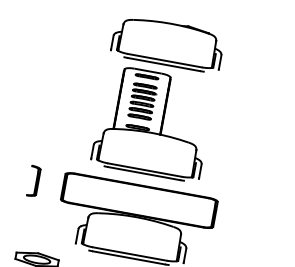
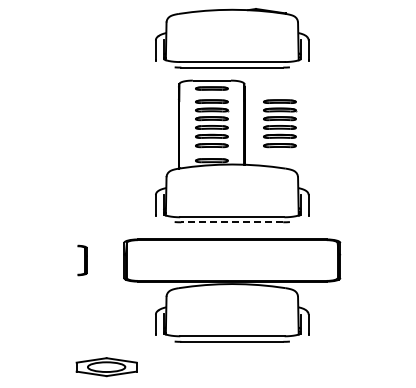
part: (190, 110) -> (280, 123), added
line: (144, 173) -> (232, 222), solid -> dashed
part: (33, 181) -> (82, 260), size x0.7

